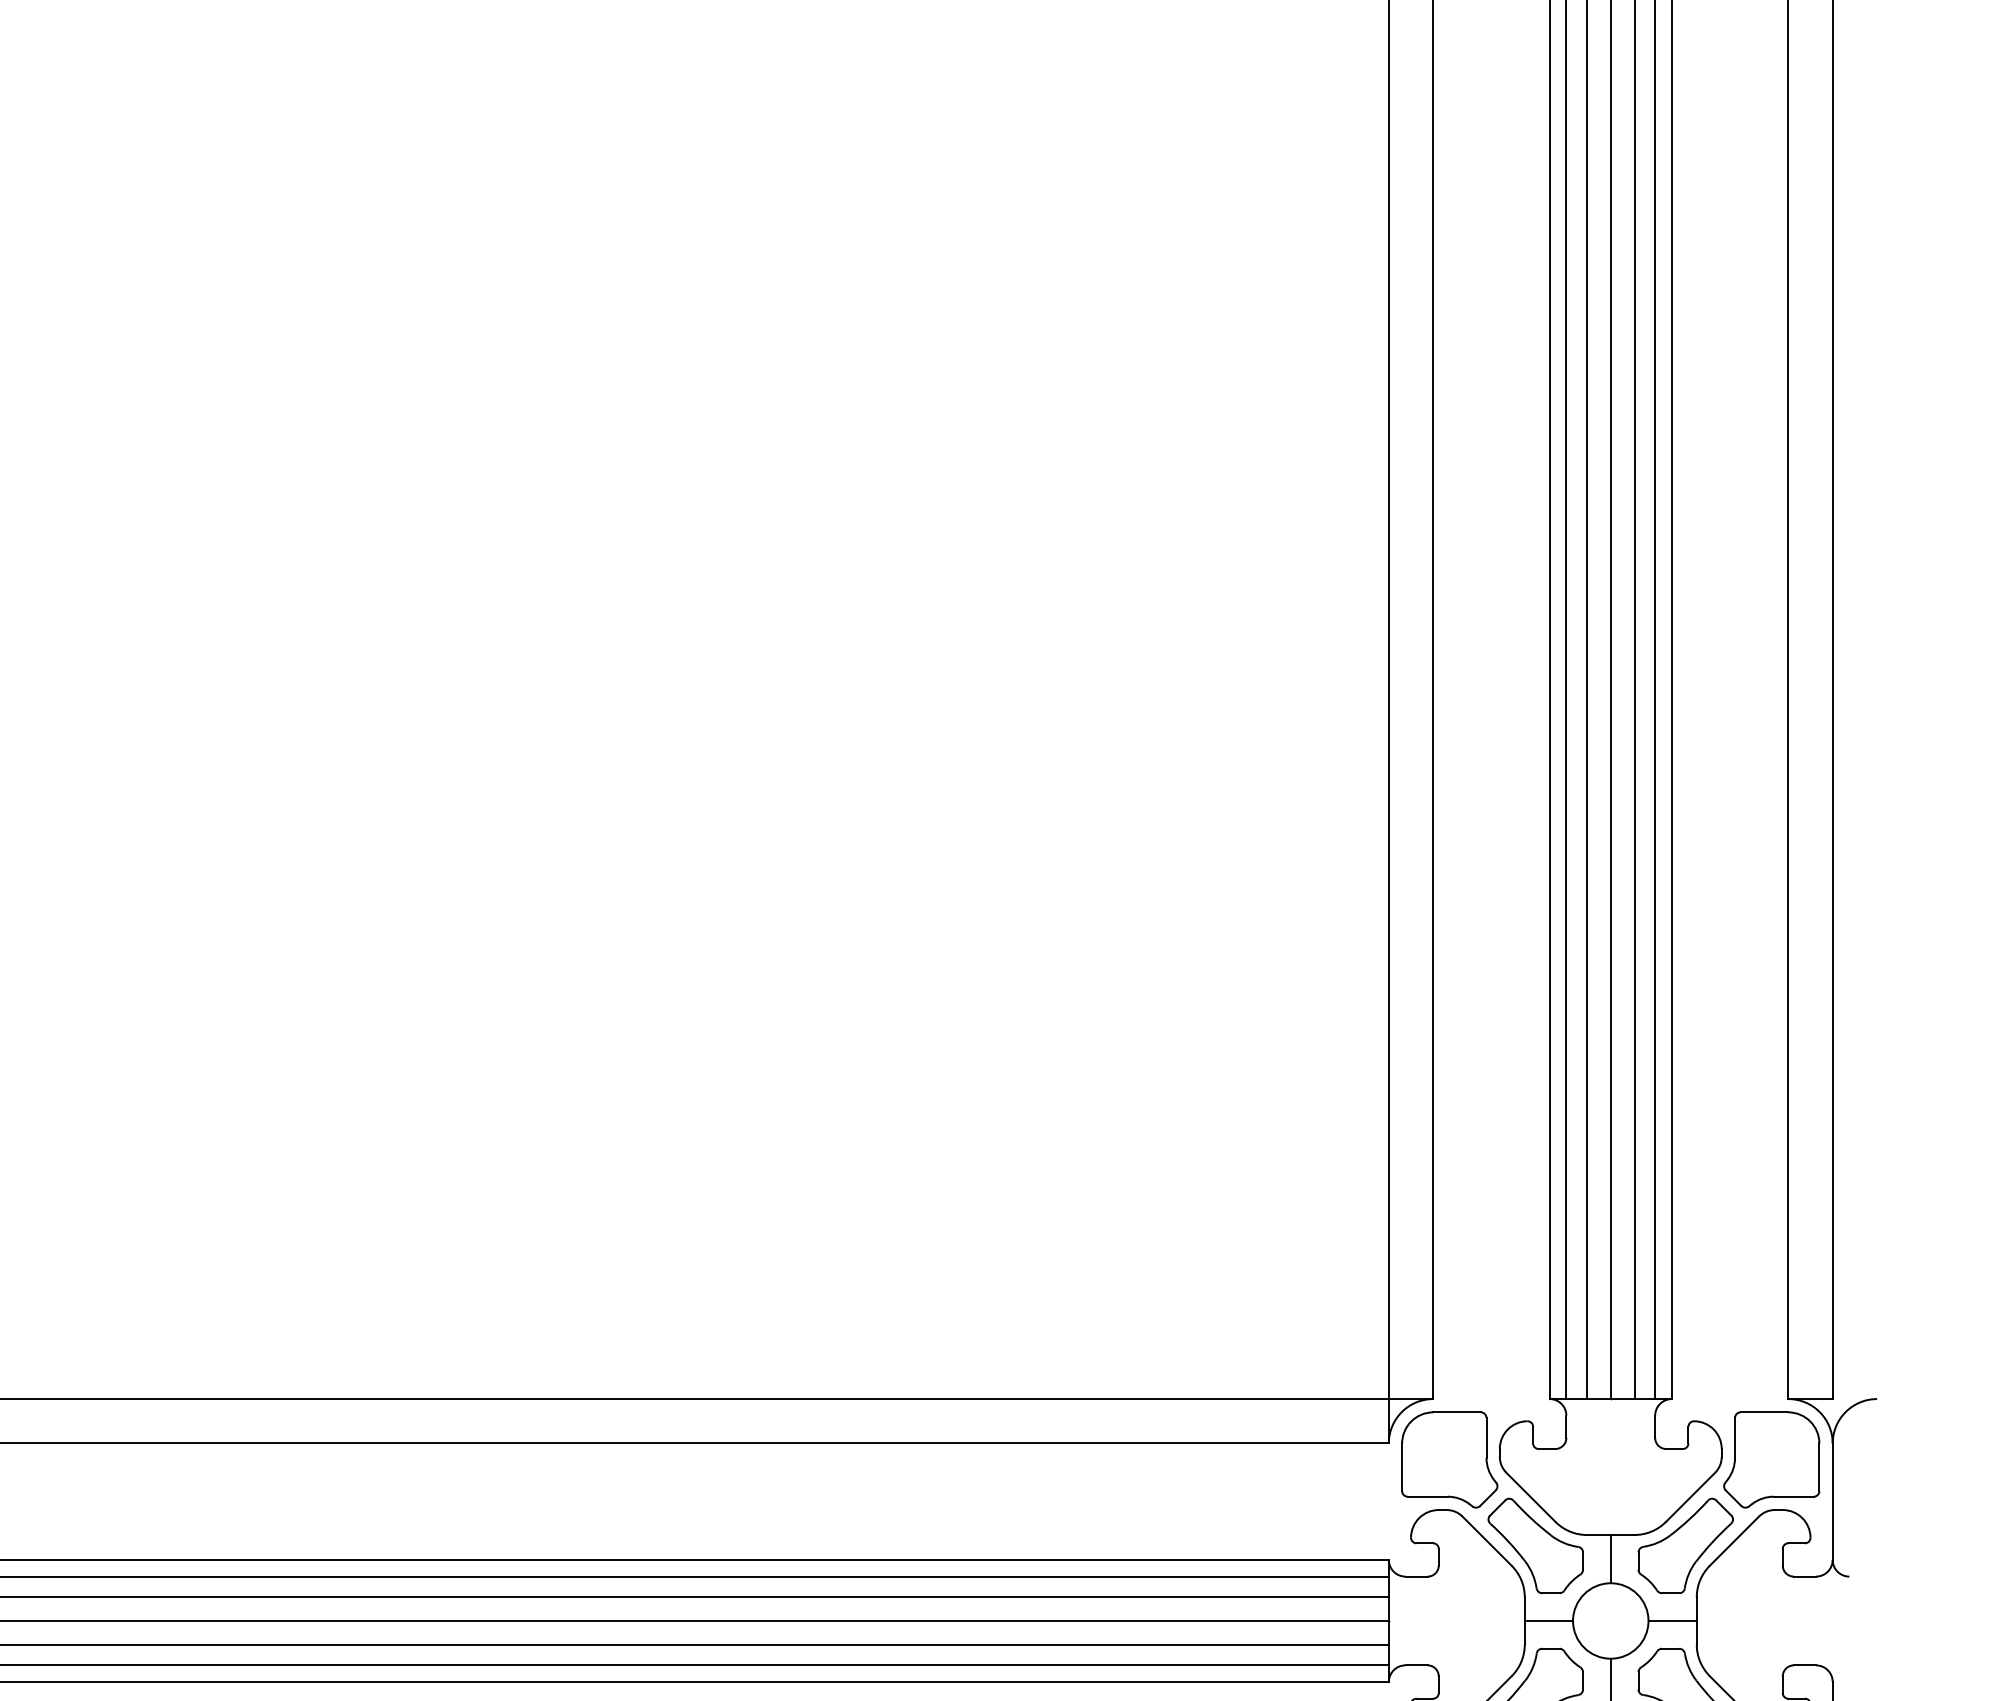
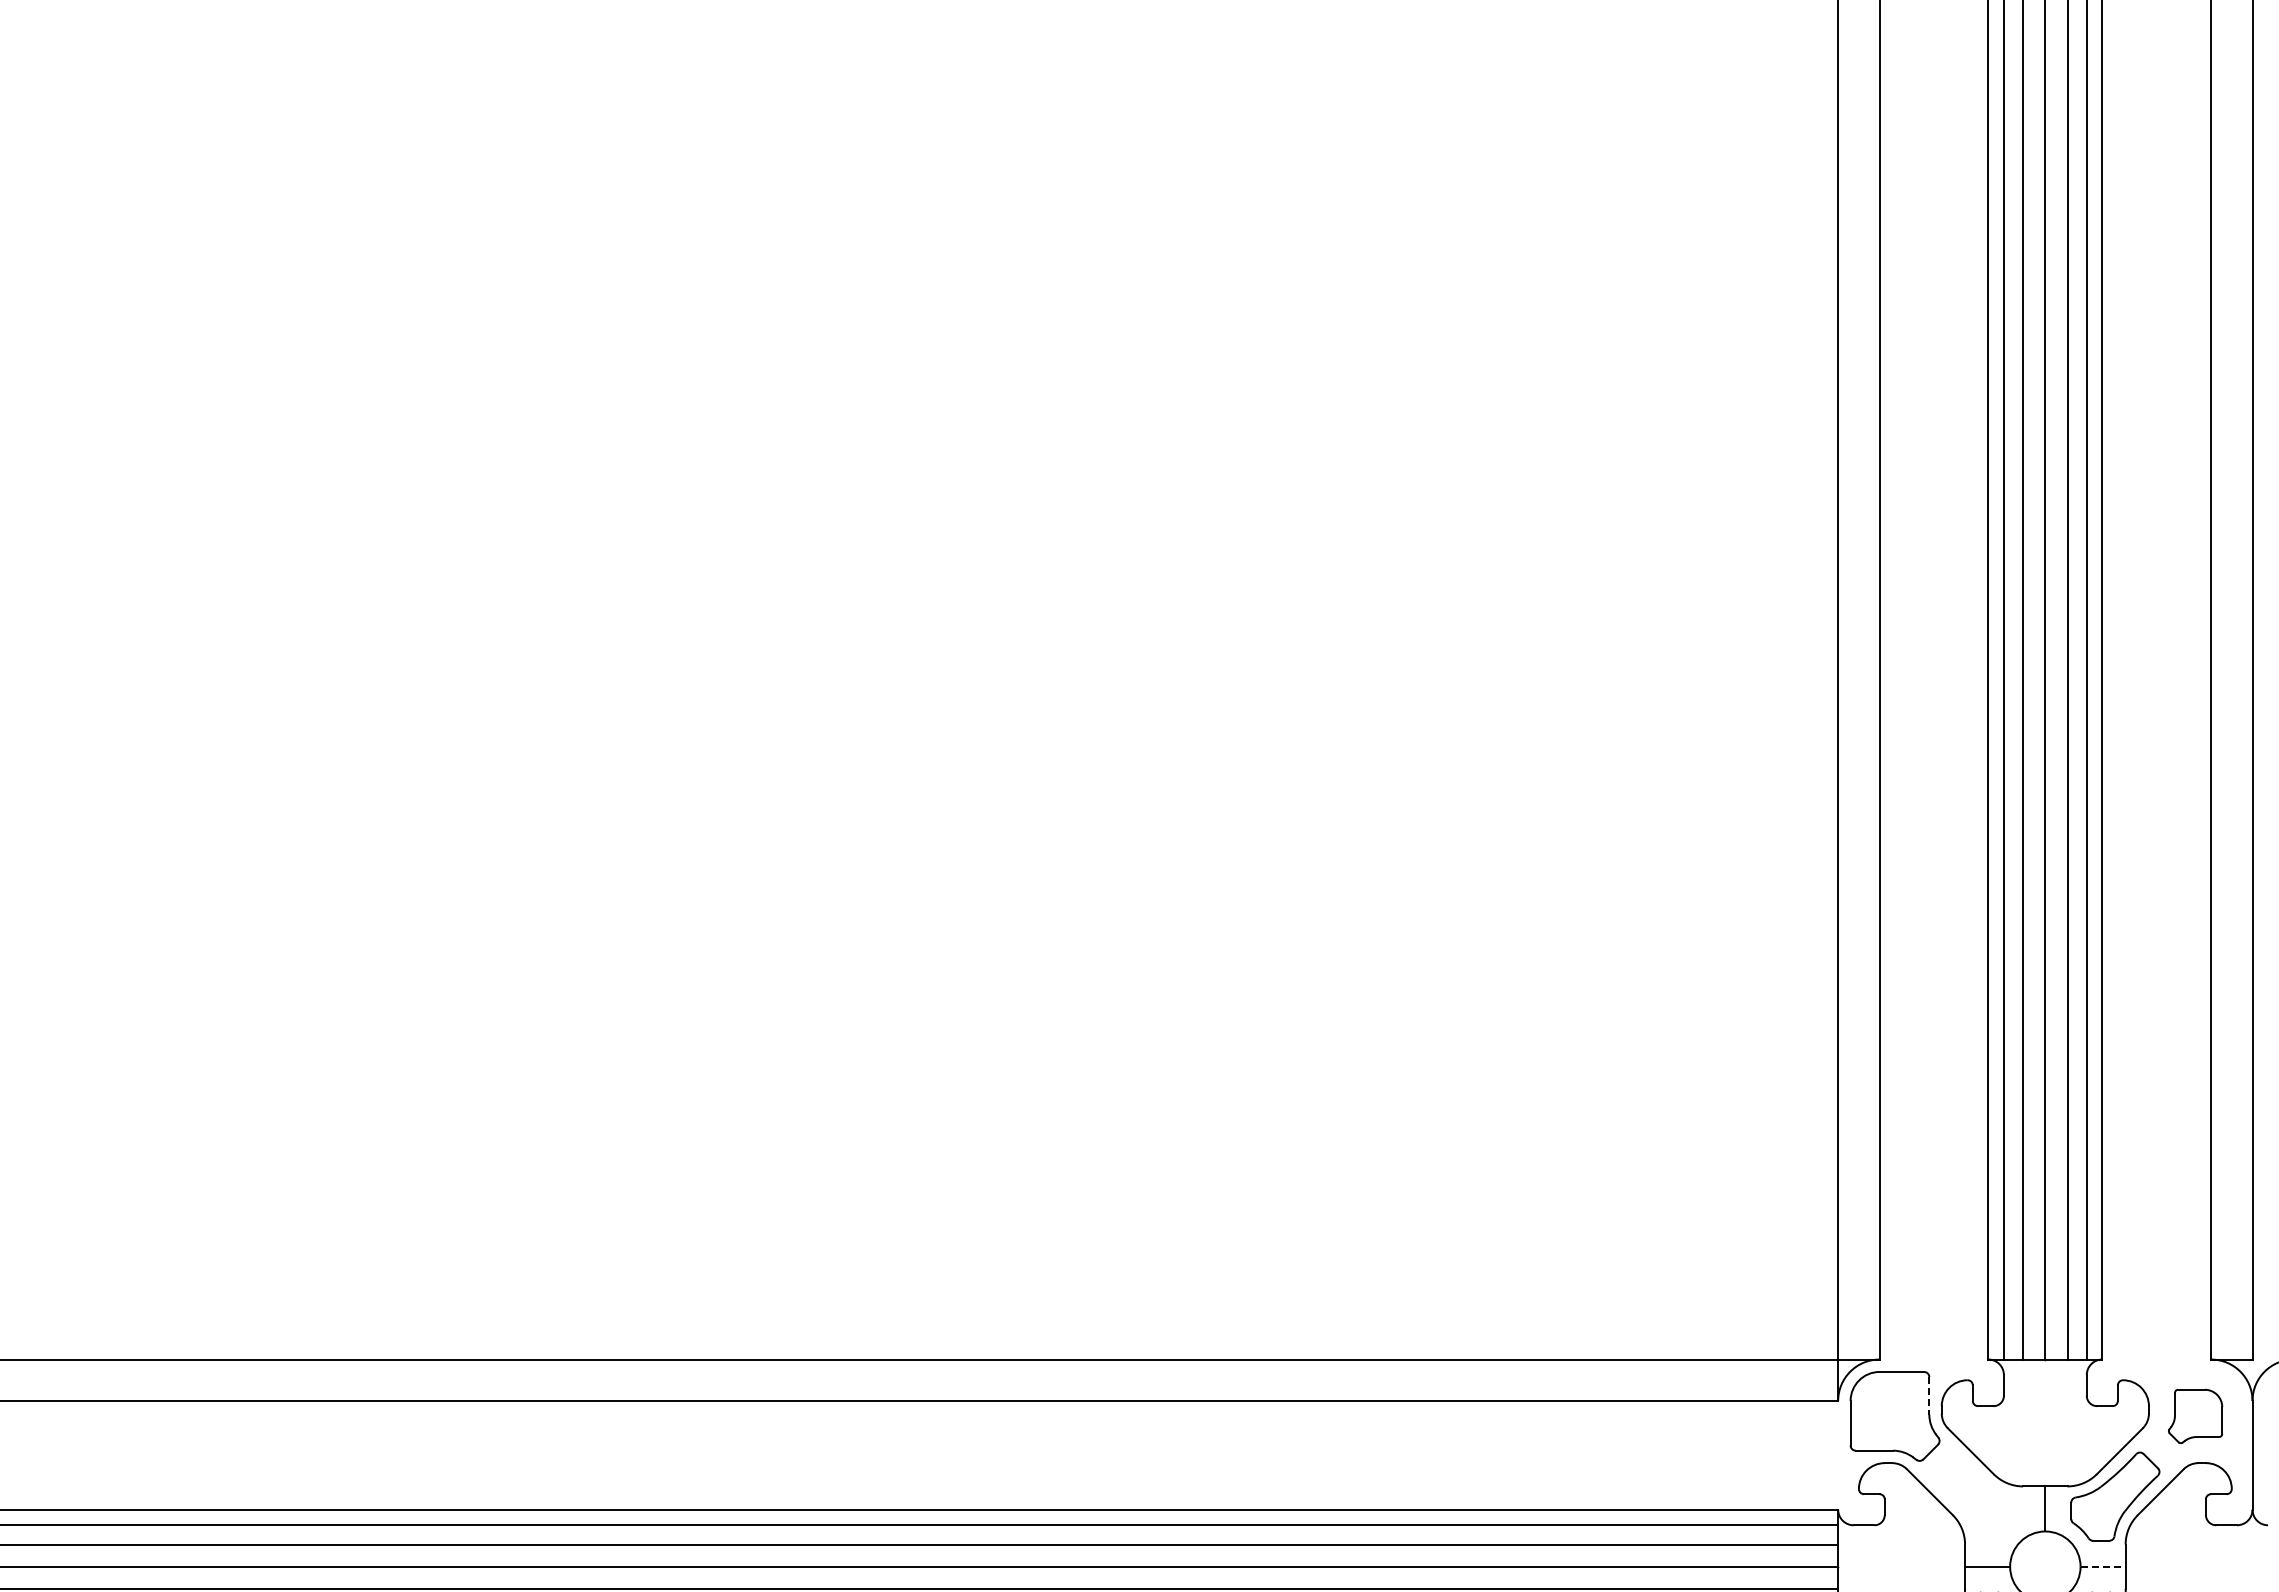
line: (1486, 1437) -> (1929, 1395), solid -> dashed
part: (1771, 1460) -> (2195, 1416), size x0.6
part: (1535, 1545) -> (1975, 1496), removed
line: (1673, 1620) -> (2103, 1566), solid -> dashed

